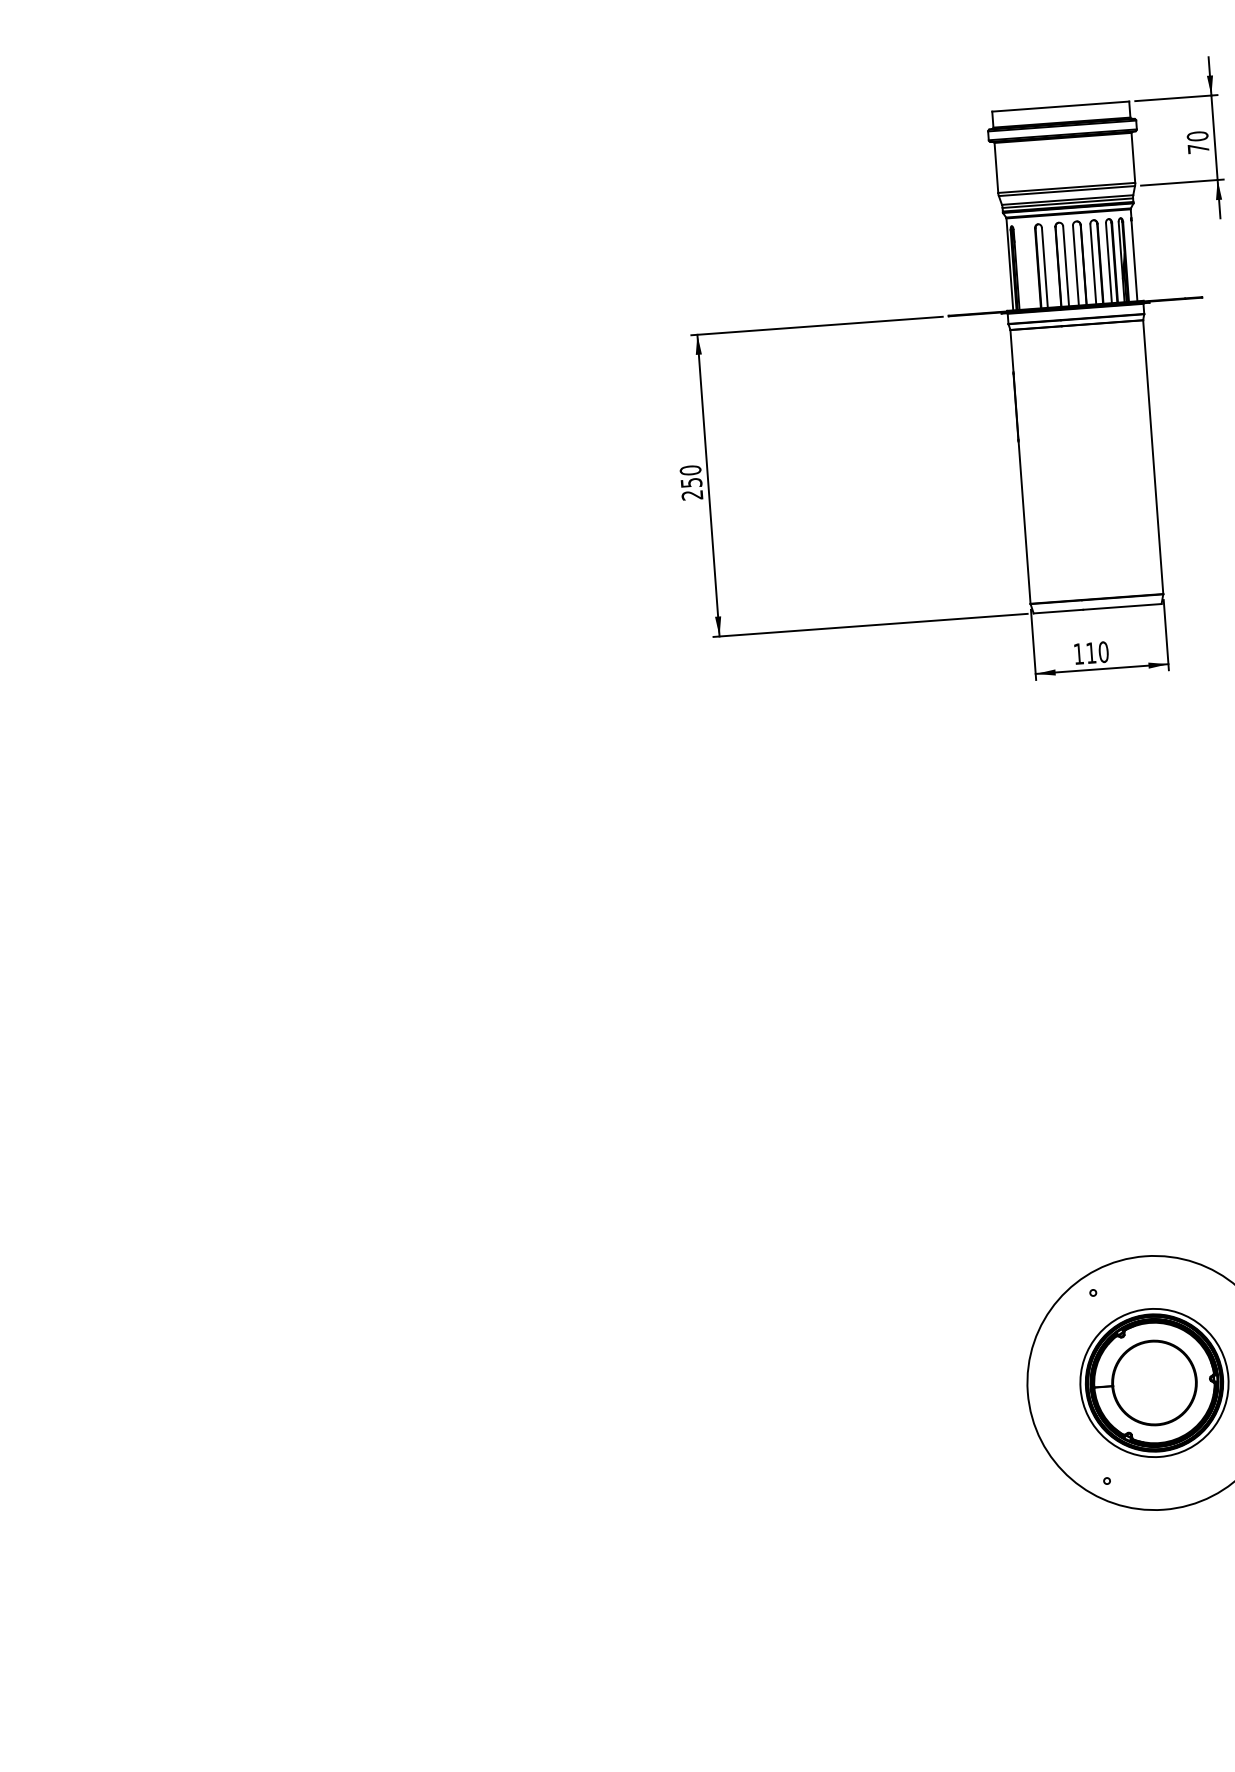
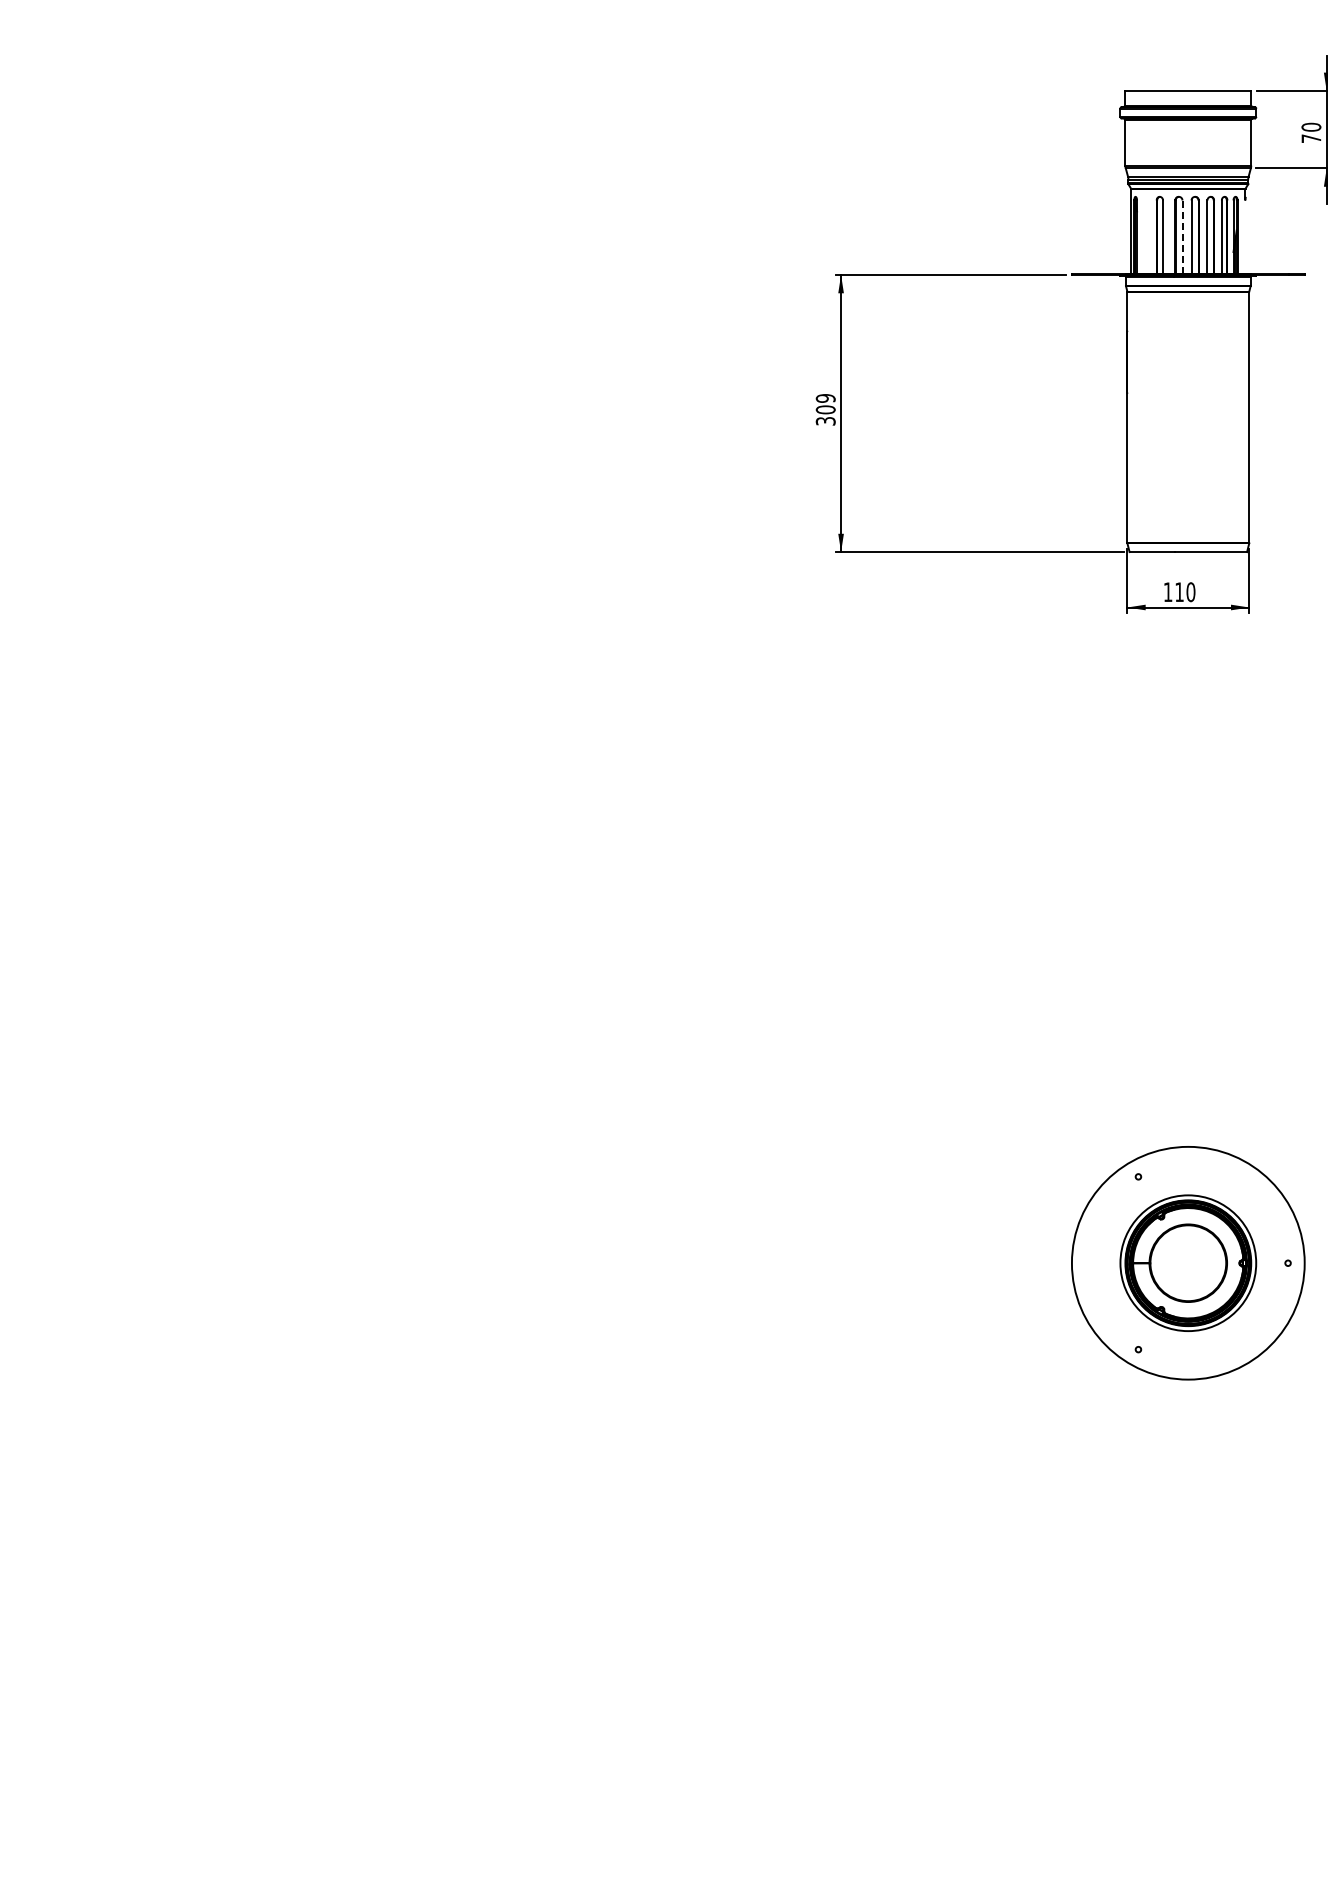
line: (1134, 260) -> (1245, 236), removed
line: (1066, 266) -> (1182, 237), solid -> dashed
text: (691, 482) -> (825, 409), 250 -> 309

